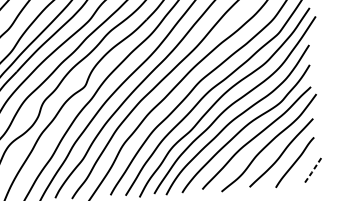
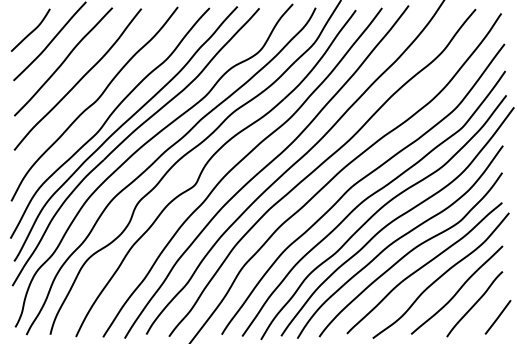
line: (312, 172) -> (497, 318), dashed -> solid

